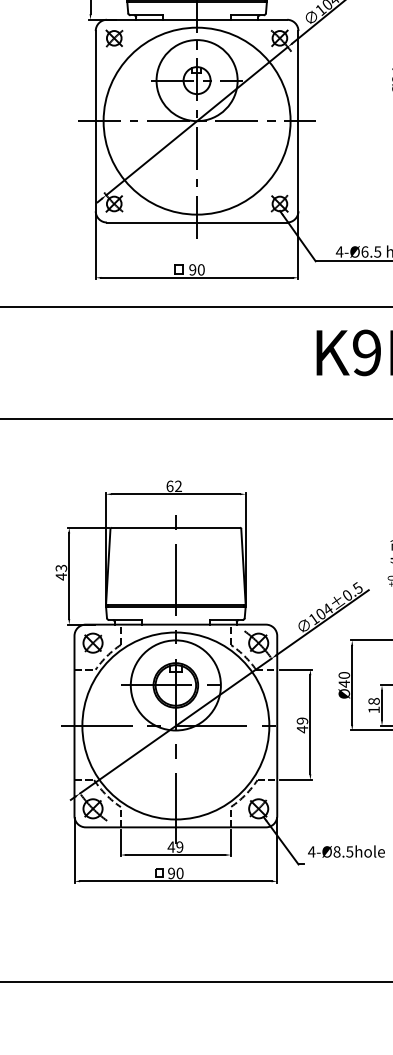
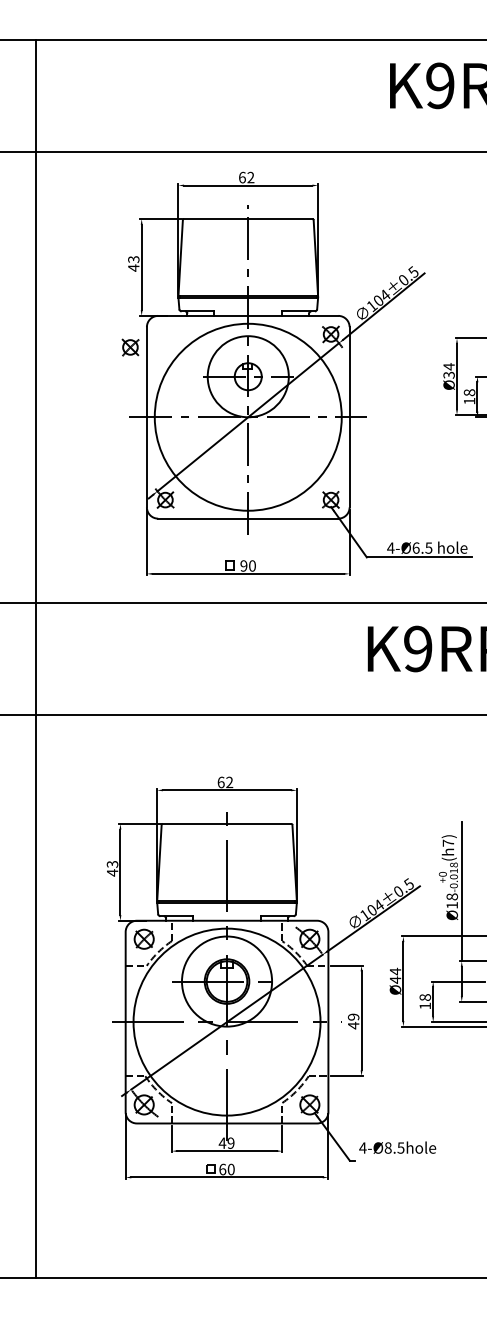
part: (114, 38) -> (130, 347), moved
text: (344, 675) -> (395, 971), 40 -> 44
text: (171, 873) -> (222, 1169), 90 -> 60

